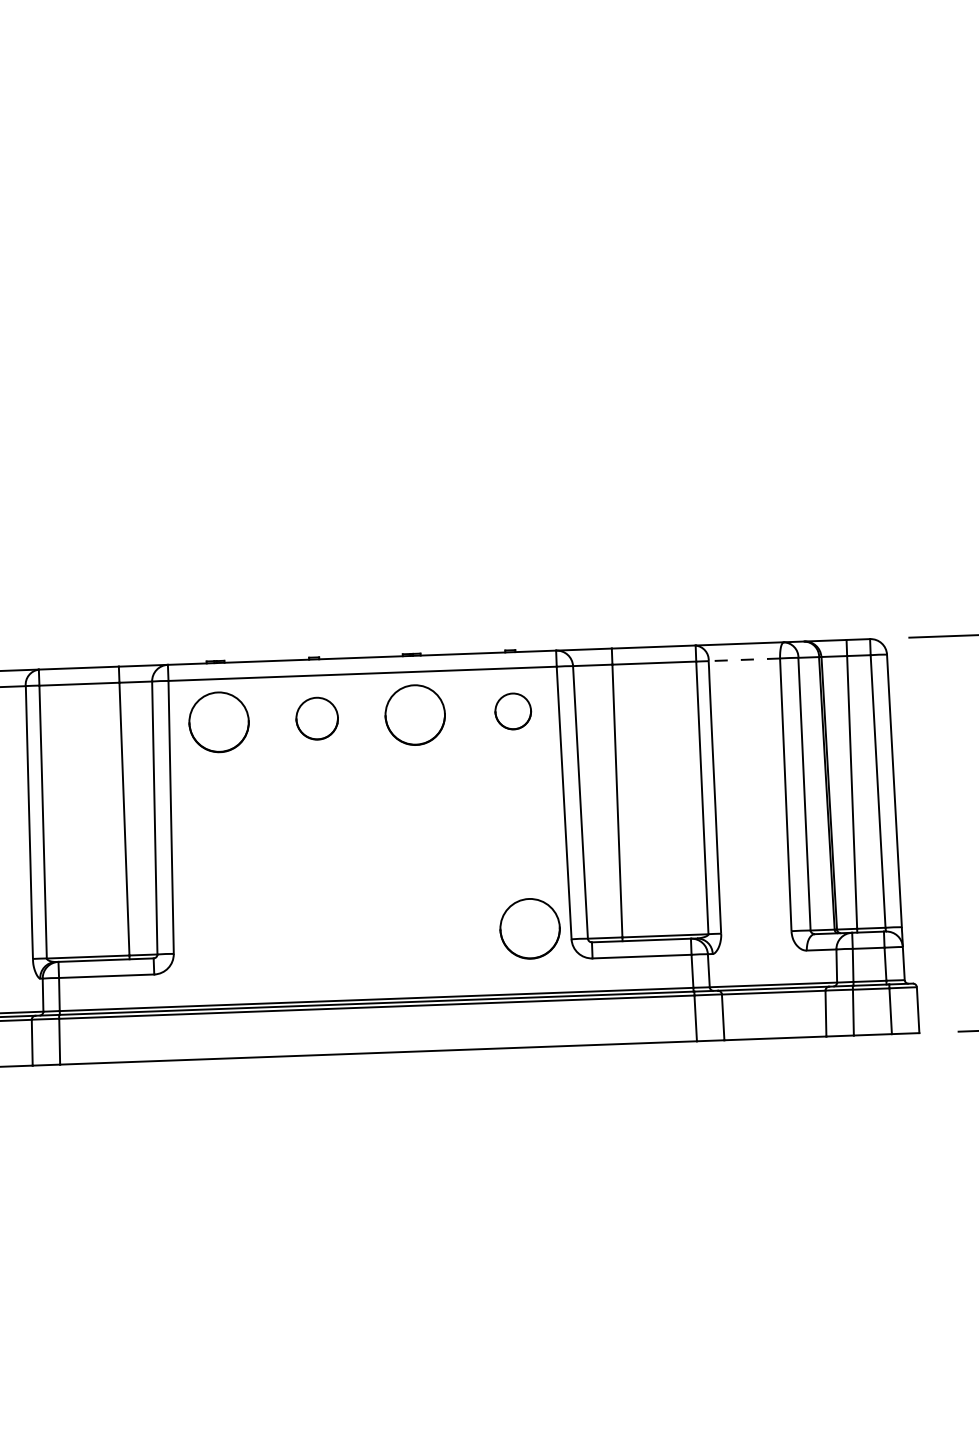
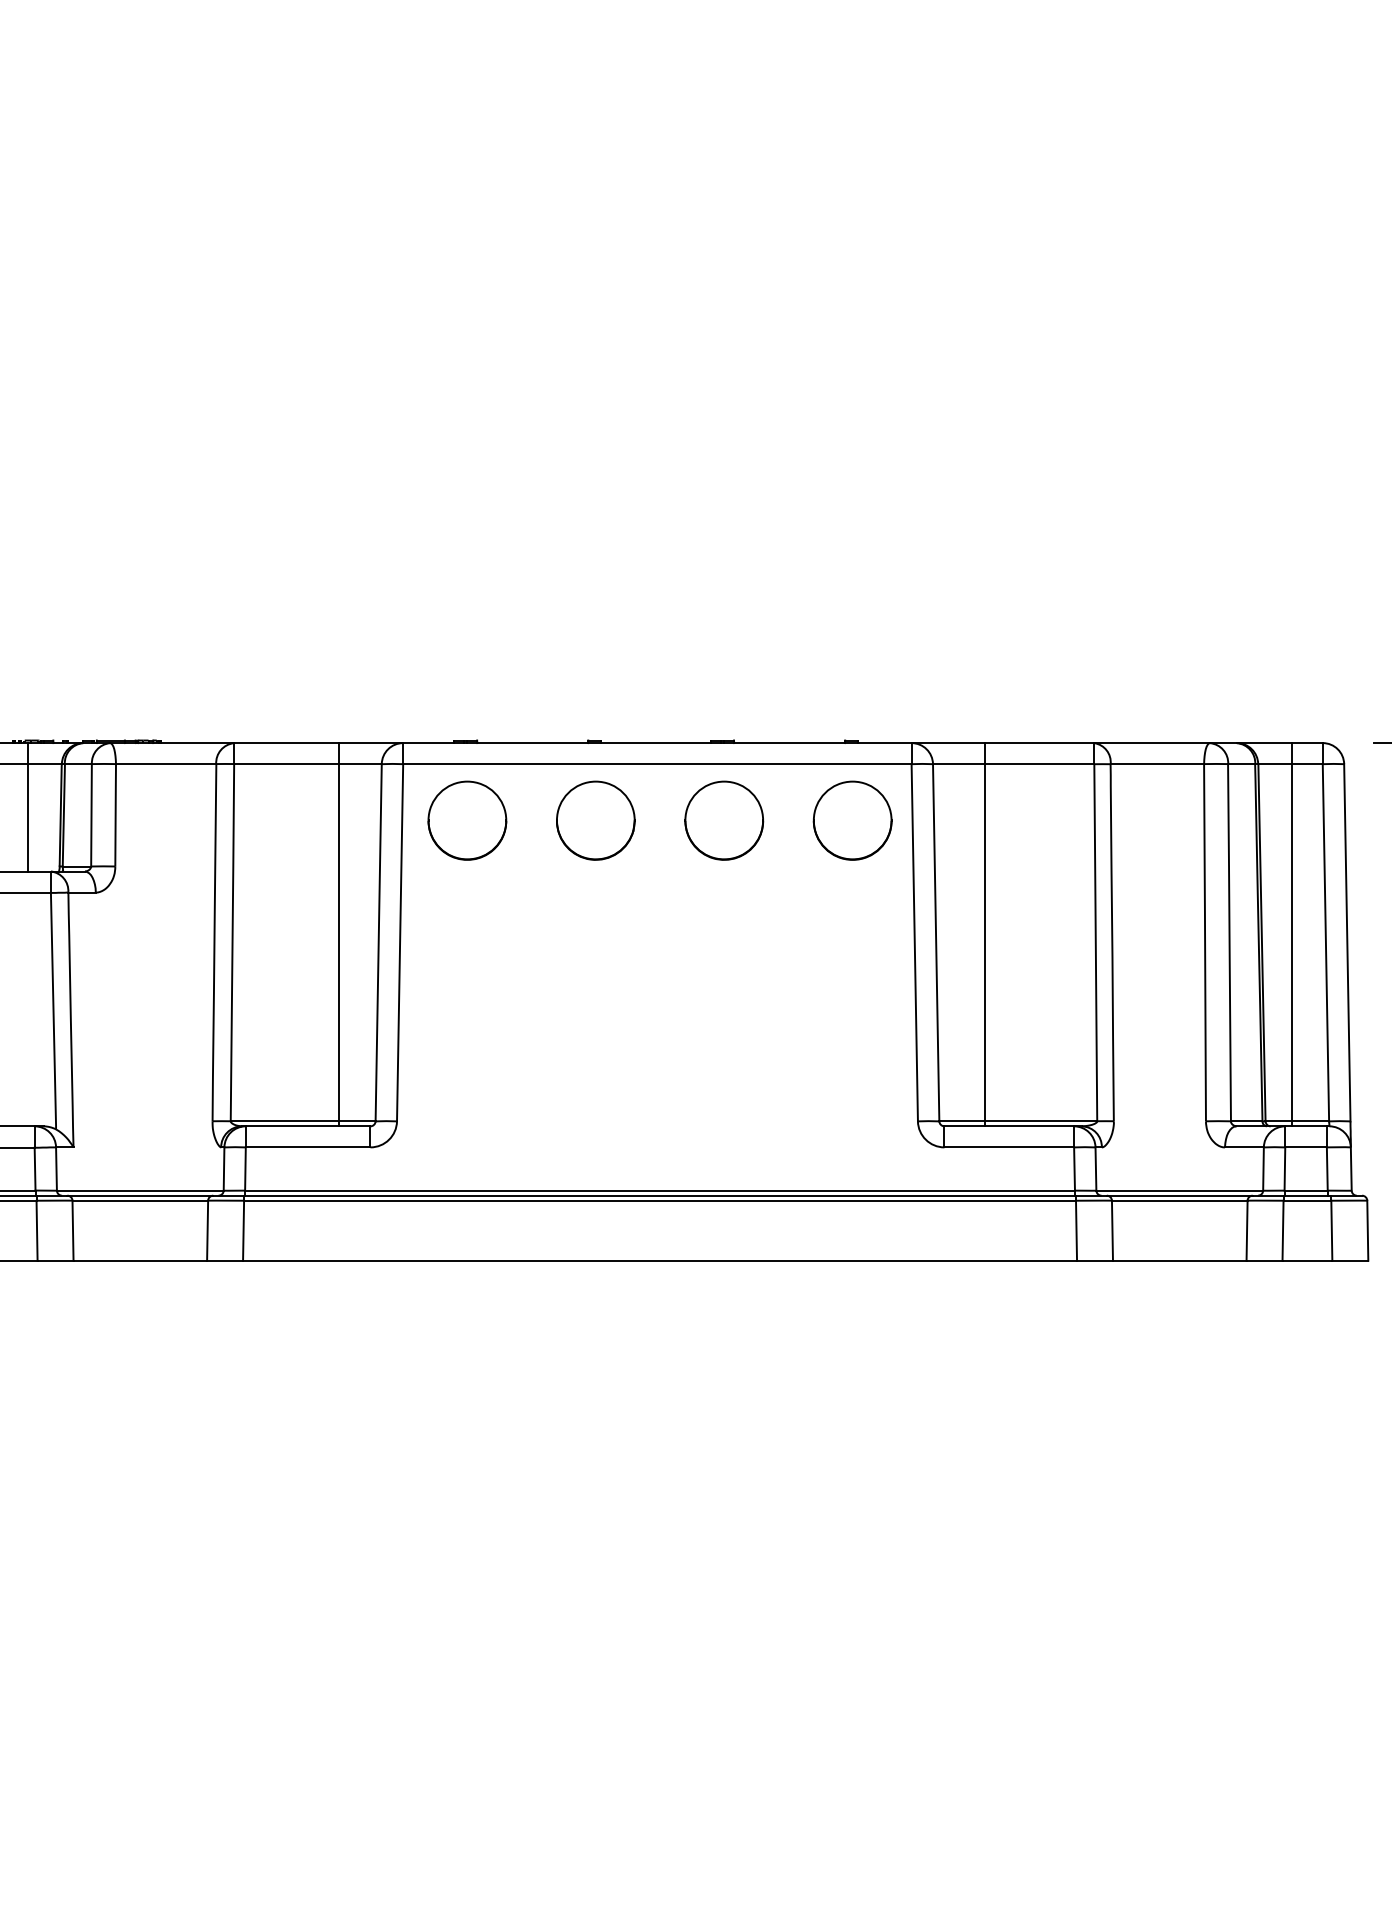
line: (744, 660) -> (1157, 764), dashed -> solid
part: (513, 711) -> (852, 820), size x1.67
part: (316, 718) -> (595, 820), size x1.43
part: (530, 928) -> (864, 1105), removed

